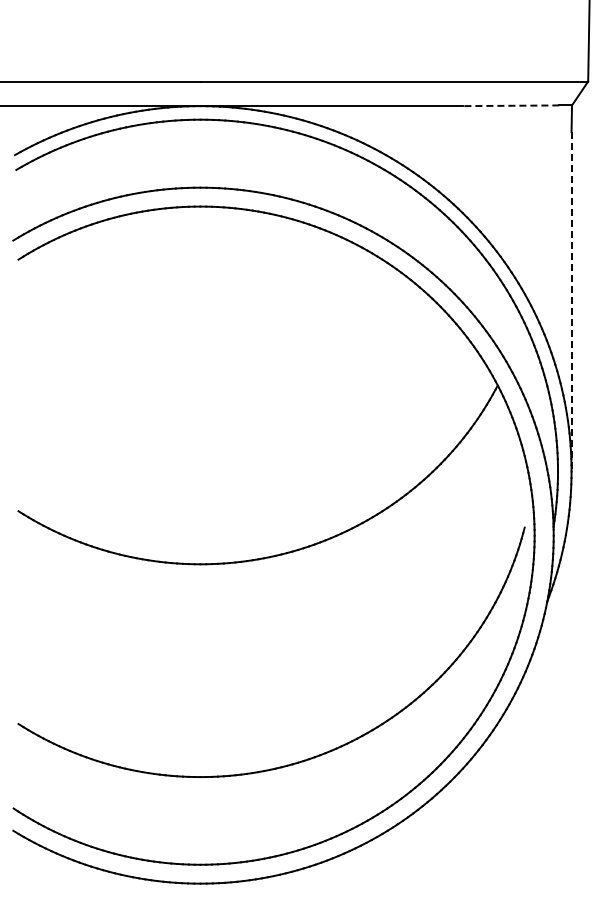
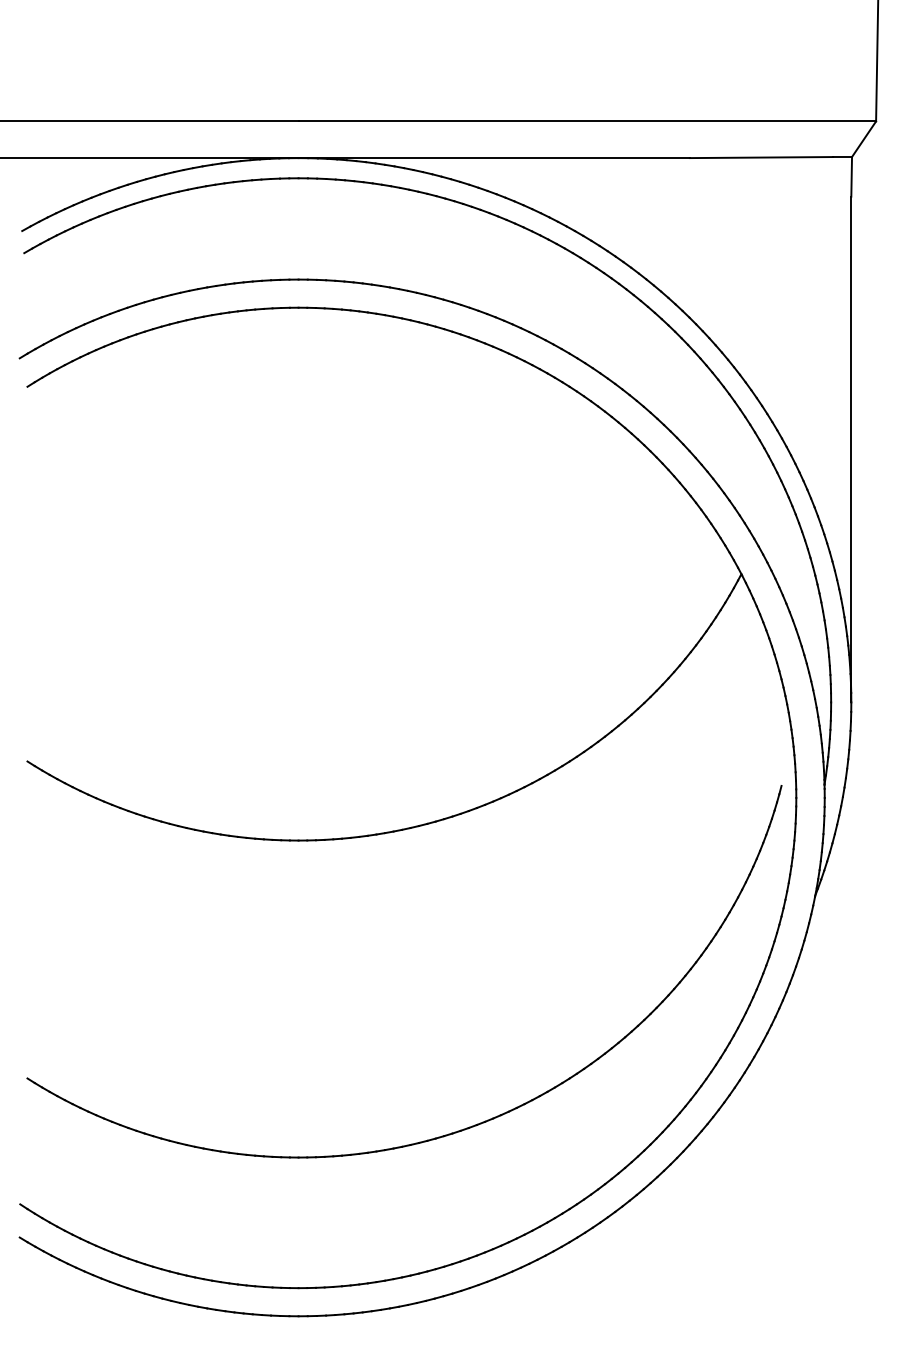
line: (510, 105) -> (760, 157), dashed -> solid
line: (571, 301) -> (851, 449), dashed -> solid

